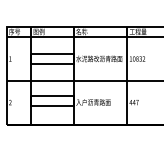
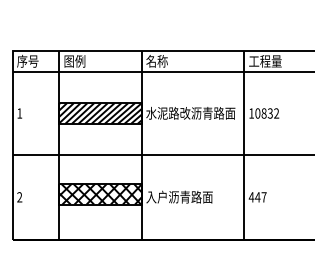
hatch: (52, 58) -> (100, 112), added
hatch: (52, 100) -> (100, 193), added

